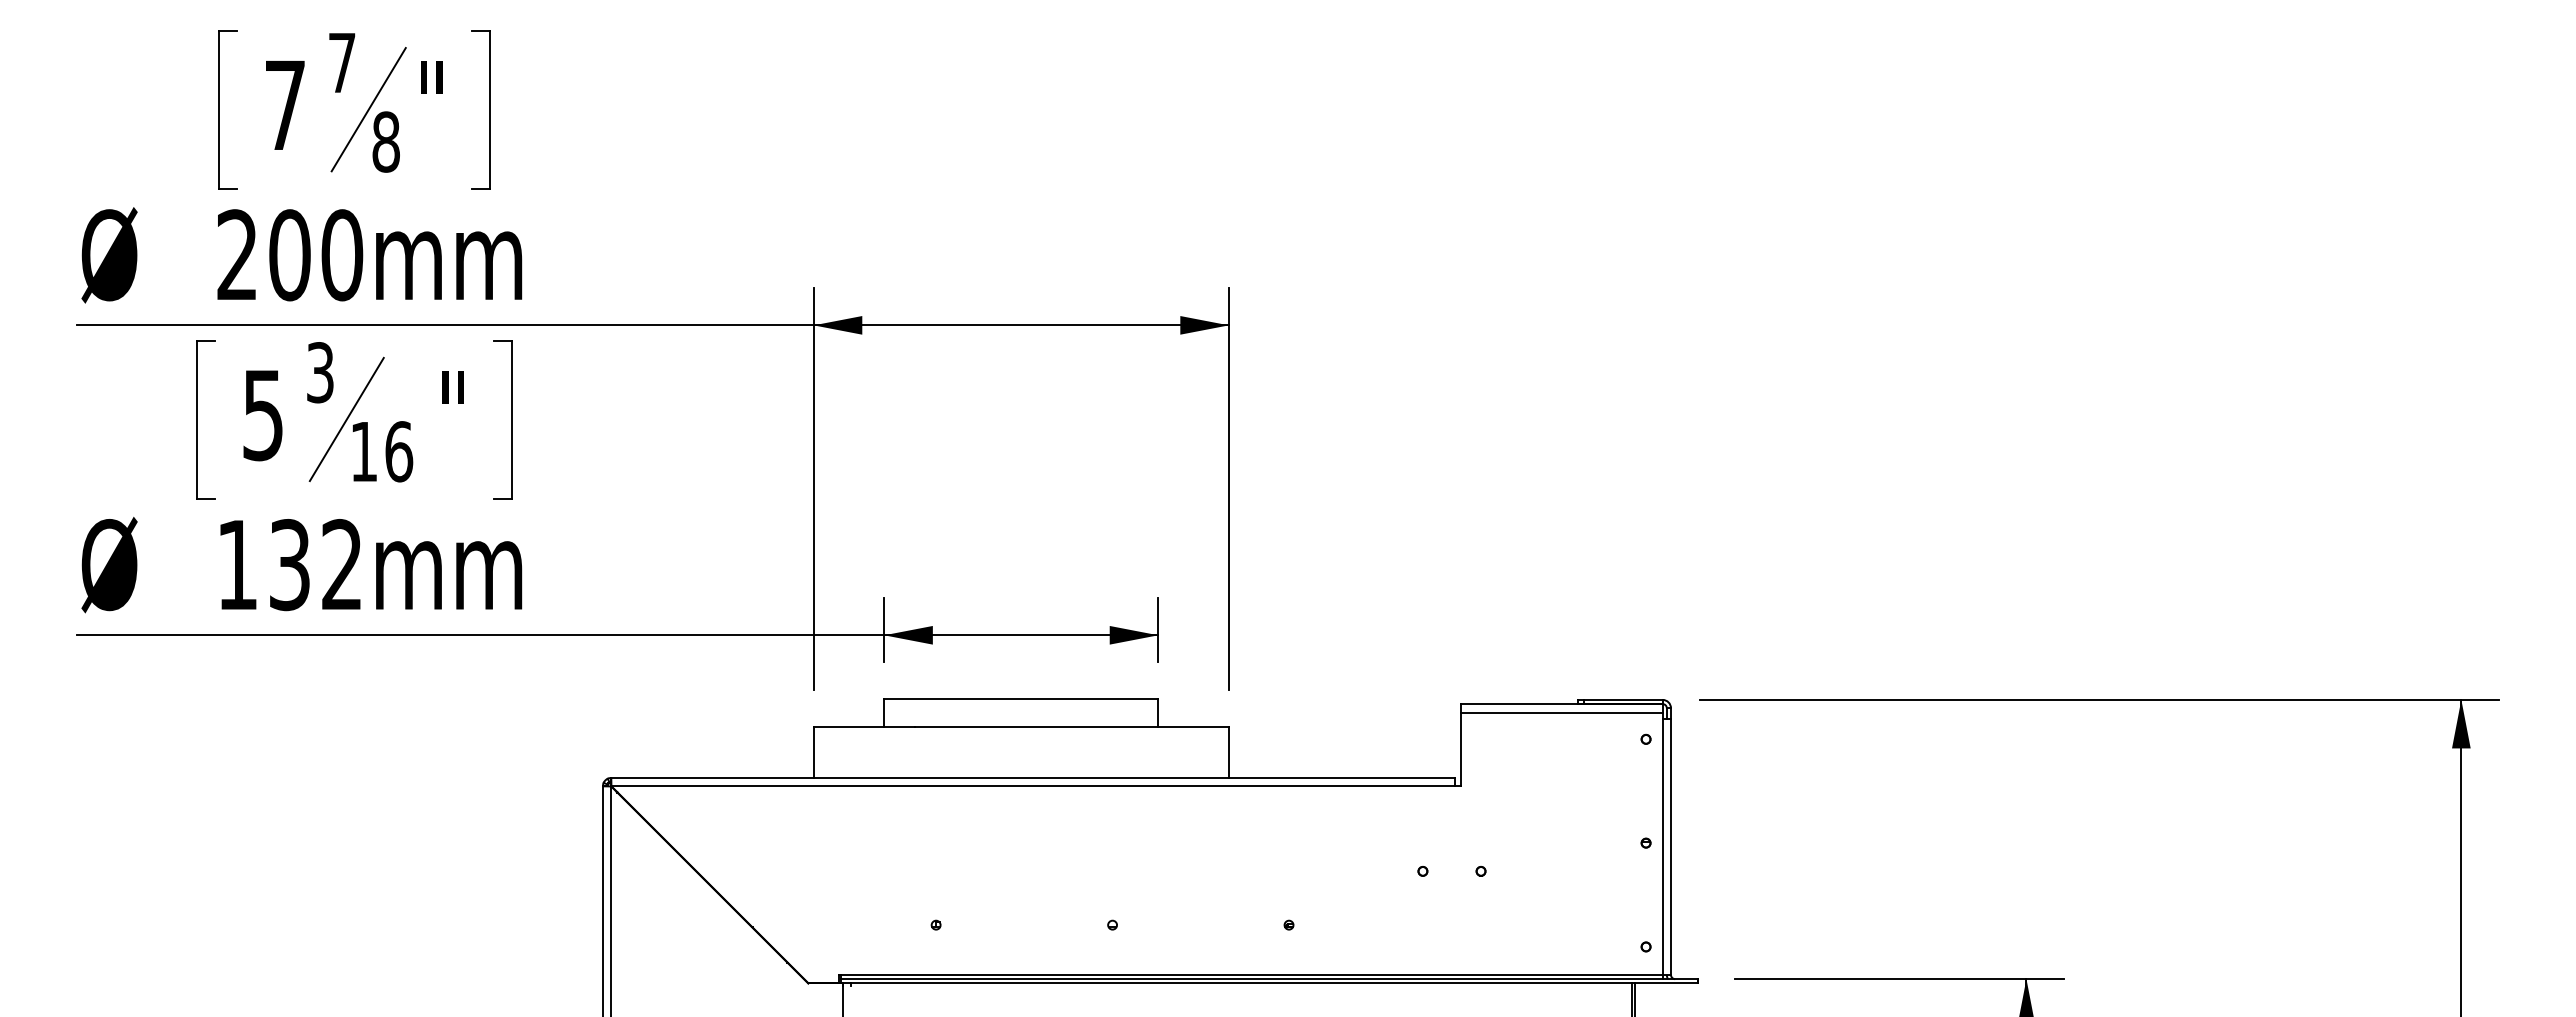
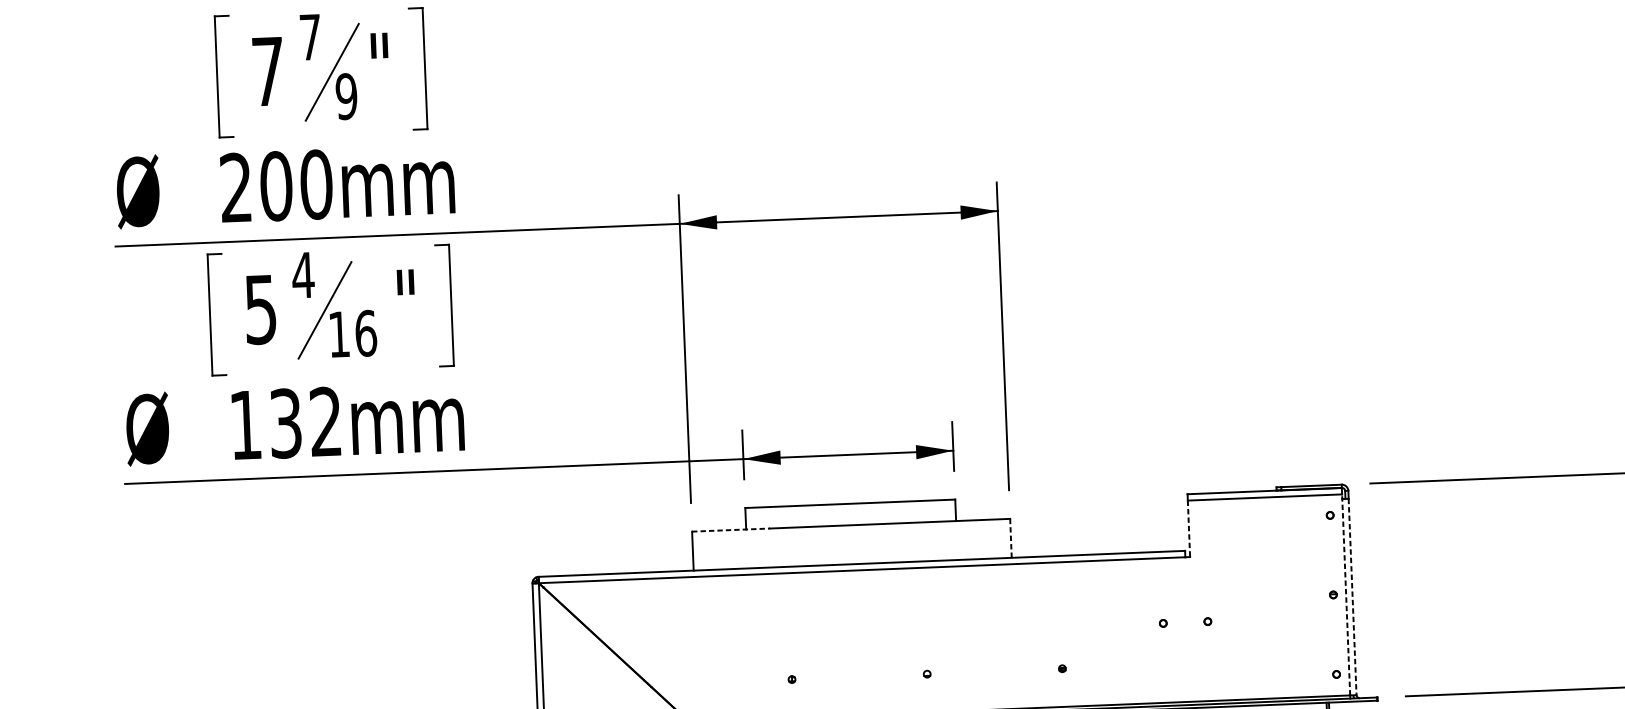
text: (385, 141) -> (346, 96), 8 -> 9
text: (319, 372) -> (302, 275), 3 -> 4
line: (864, 727) -> (731, 530), solid -> dashed
line: (1461, 749) -> (1189, 528), solid -> dashed
line: (1228, 752) -> (1010, 538), solid -> dashed
line: (1662, 843) -> (1345, 594), solid -> dashed
line: (1671, 847) -> (1352, 597), solid -> dashed

